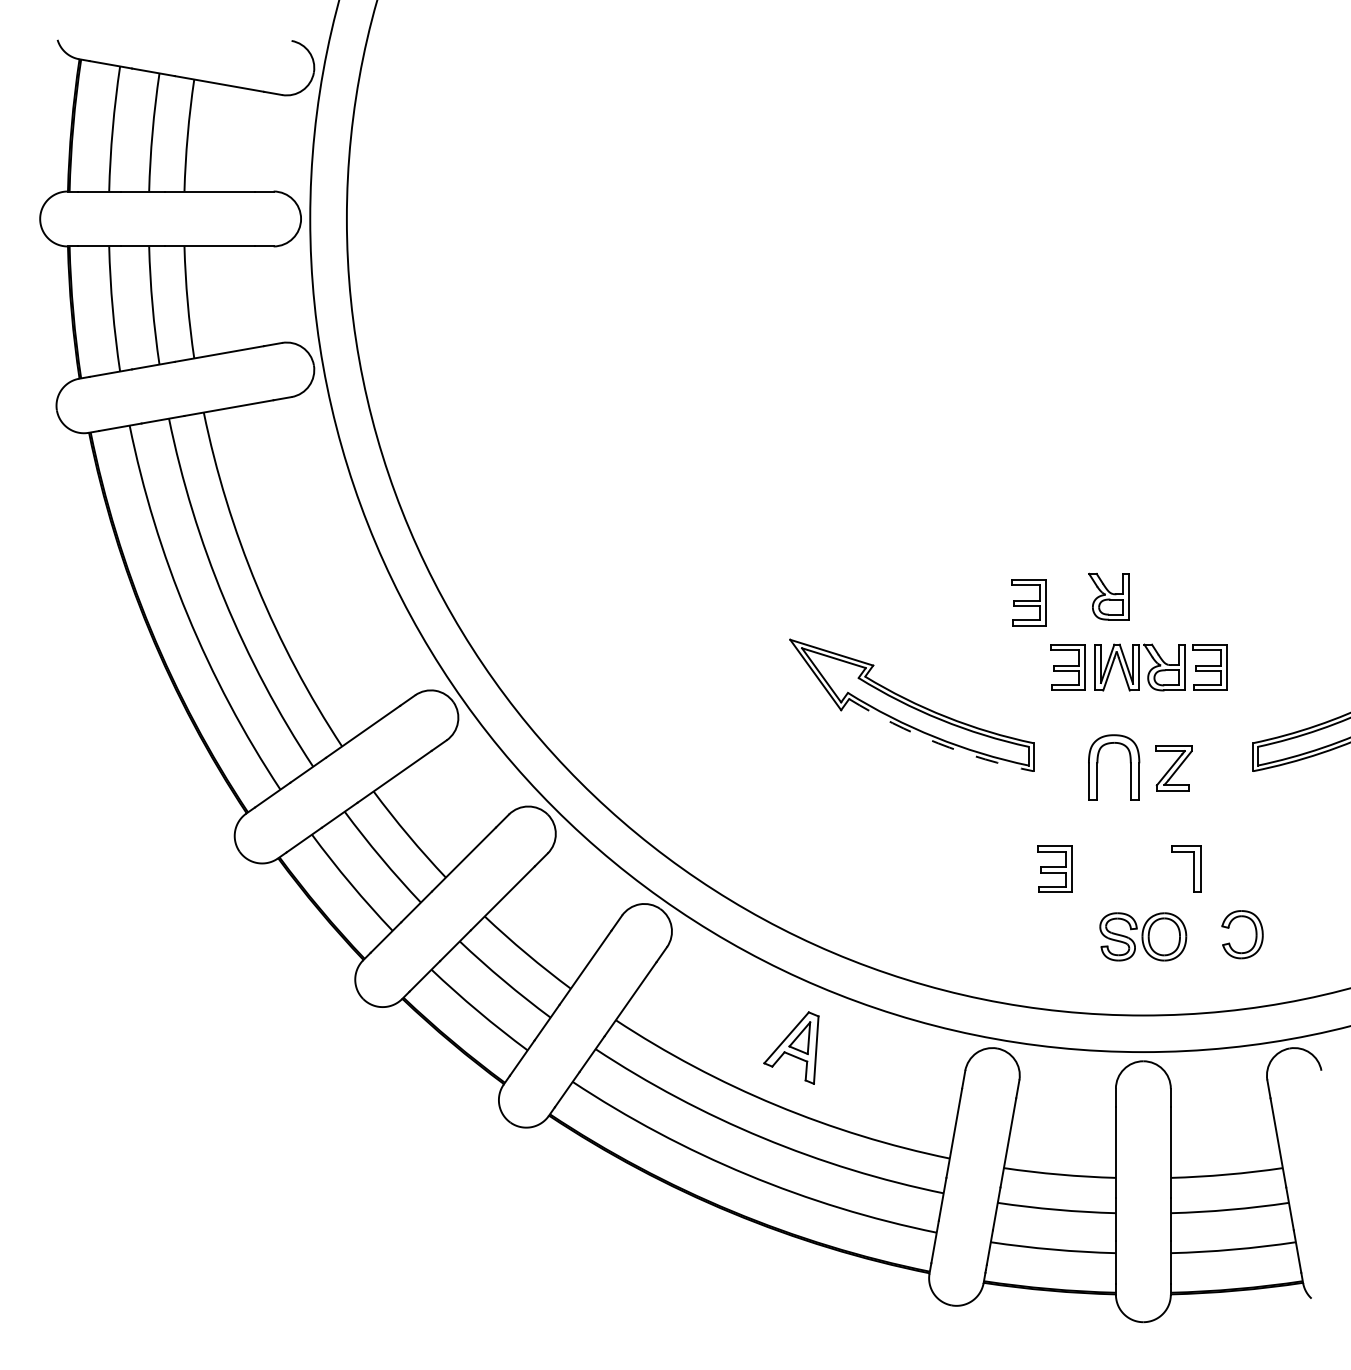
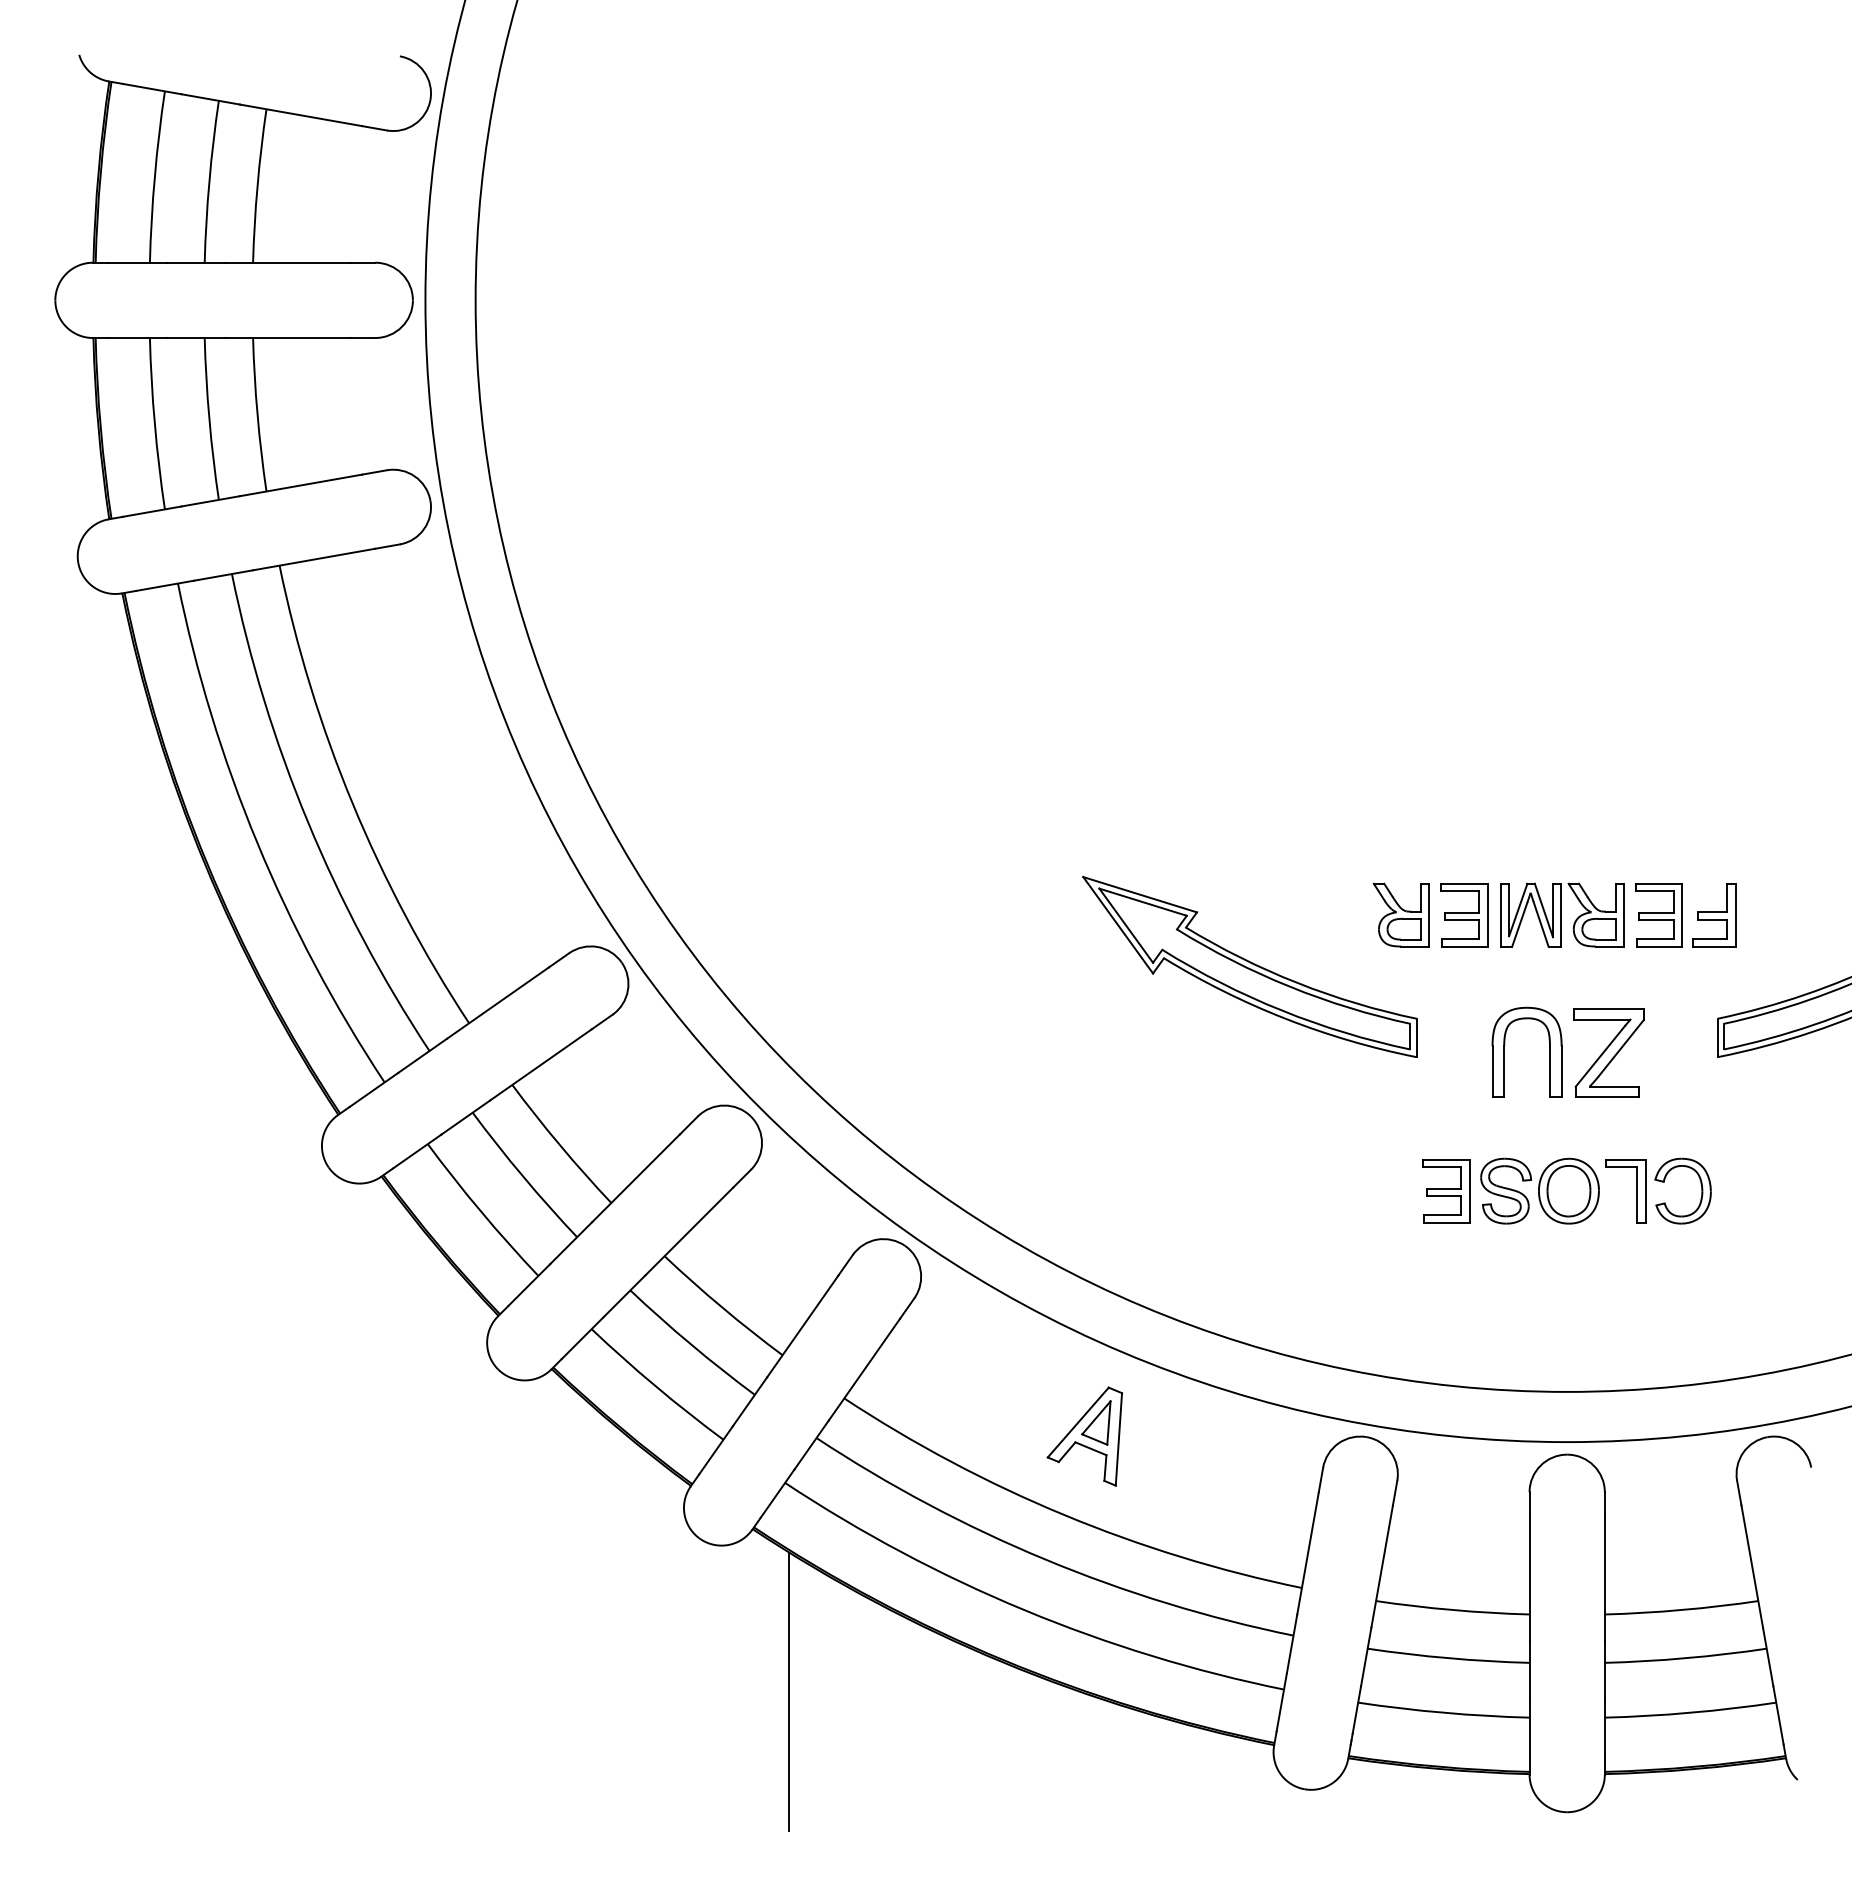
part: (1108, 596) -> (1400, 914), moved
part: (1029, 602) -> (1410, 826), removed
part: (1250, 667) -> (1714, 915), added
arc: (937, 743) -> (1285, 1018), dashed -> solid
part: (1173, 767) -> (1608, 1052), size x1.43
part: (1255, 929) -> (1700, 1184), moved
part: (1142, 936) -> (1539, 1190), moved
line: (575, 1234) -> (789, 1691), added

